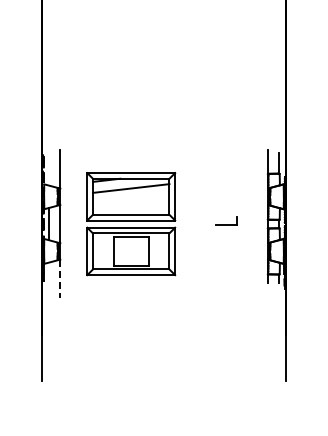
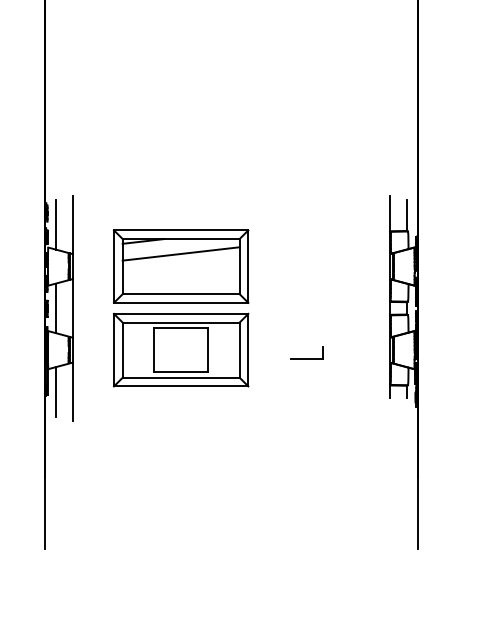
line: (49, 169) -> (56, 224), added
part: (226, 220) -> (307, 351), moved
line: (49, 278) -> (56, 391), added
line: (60, 279) -> (73, 393), dashed -> solid

